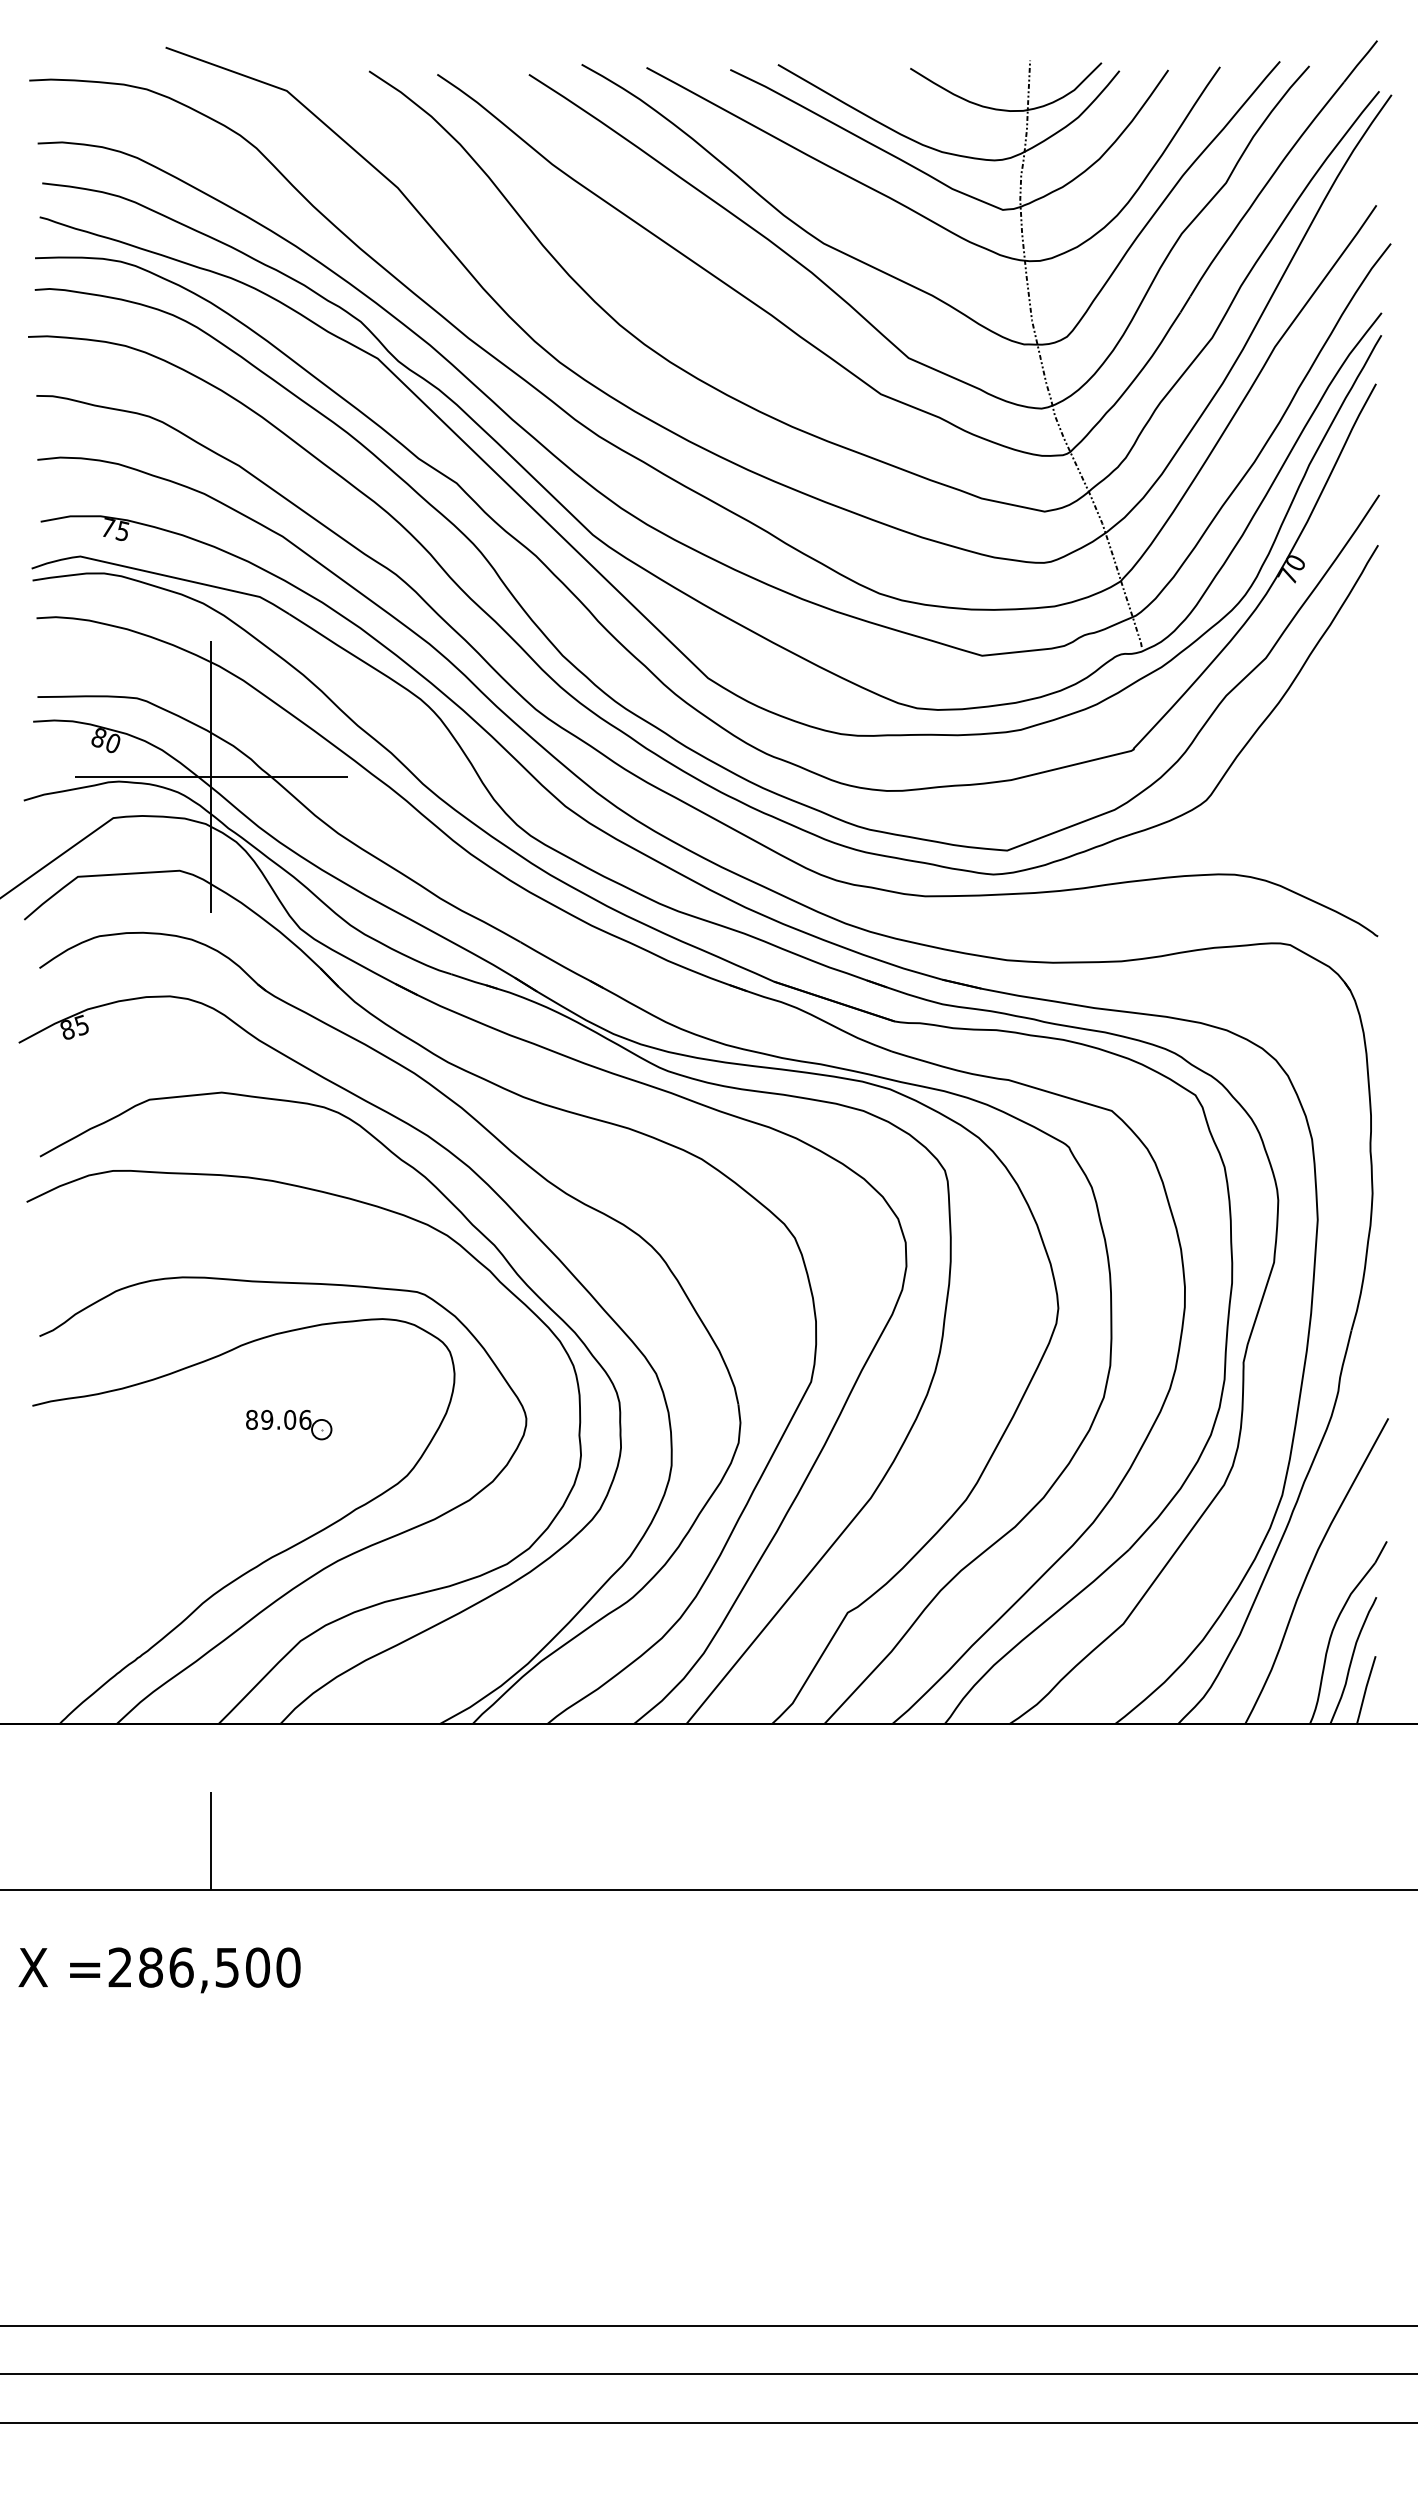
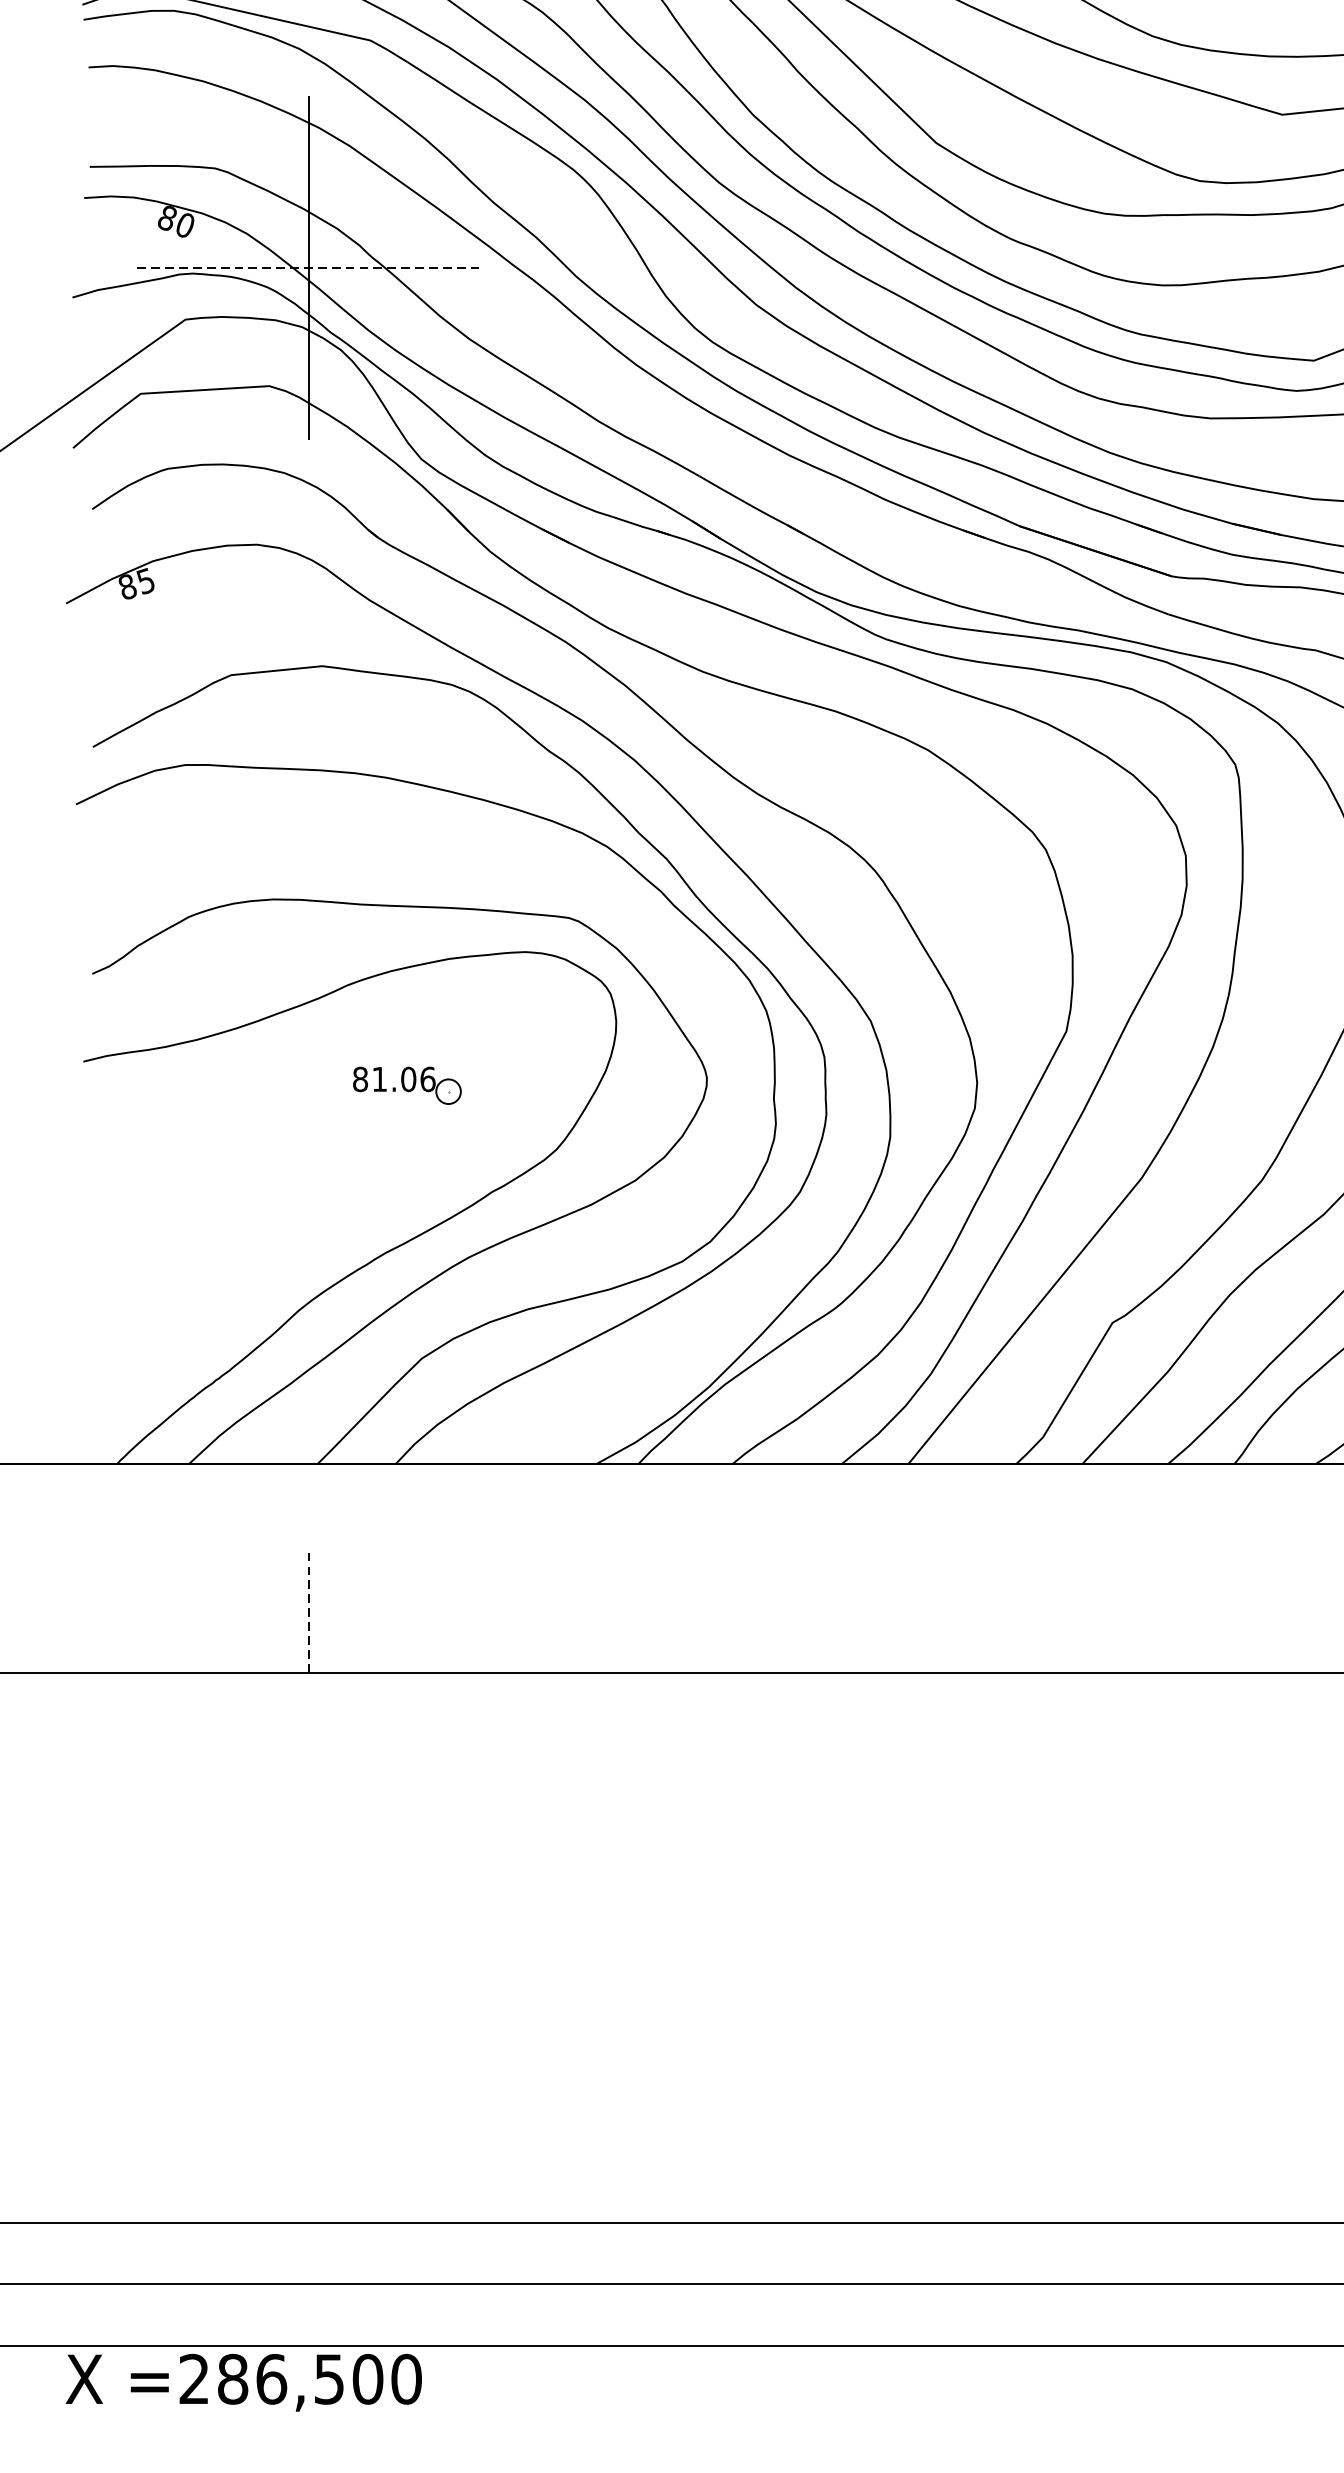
line: (211, 776) -> (309, 267), solid -> dashed
text: (267, 1419) -> (380, 1078), 89.06 -> 81.06
line: (211, 1841) -> (309, 1611), solid -> dashed
text: (159, 1970) -> (243, 2382), moved

